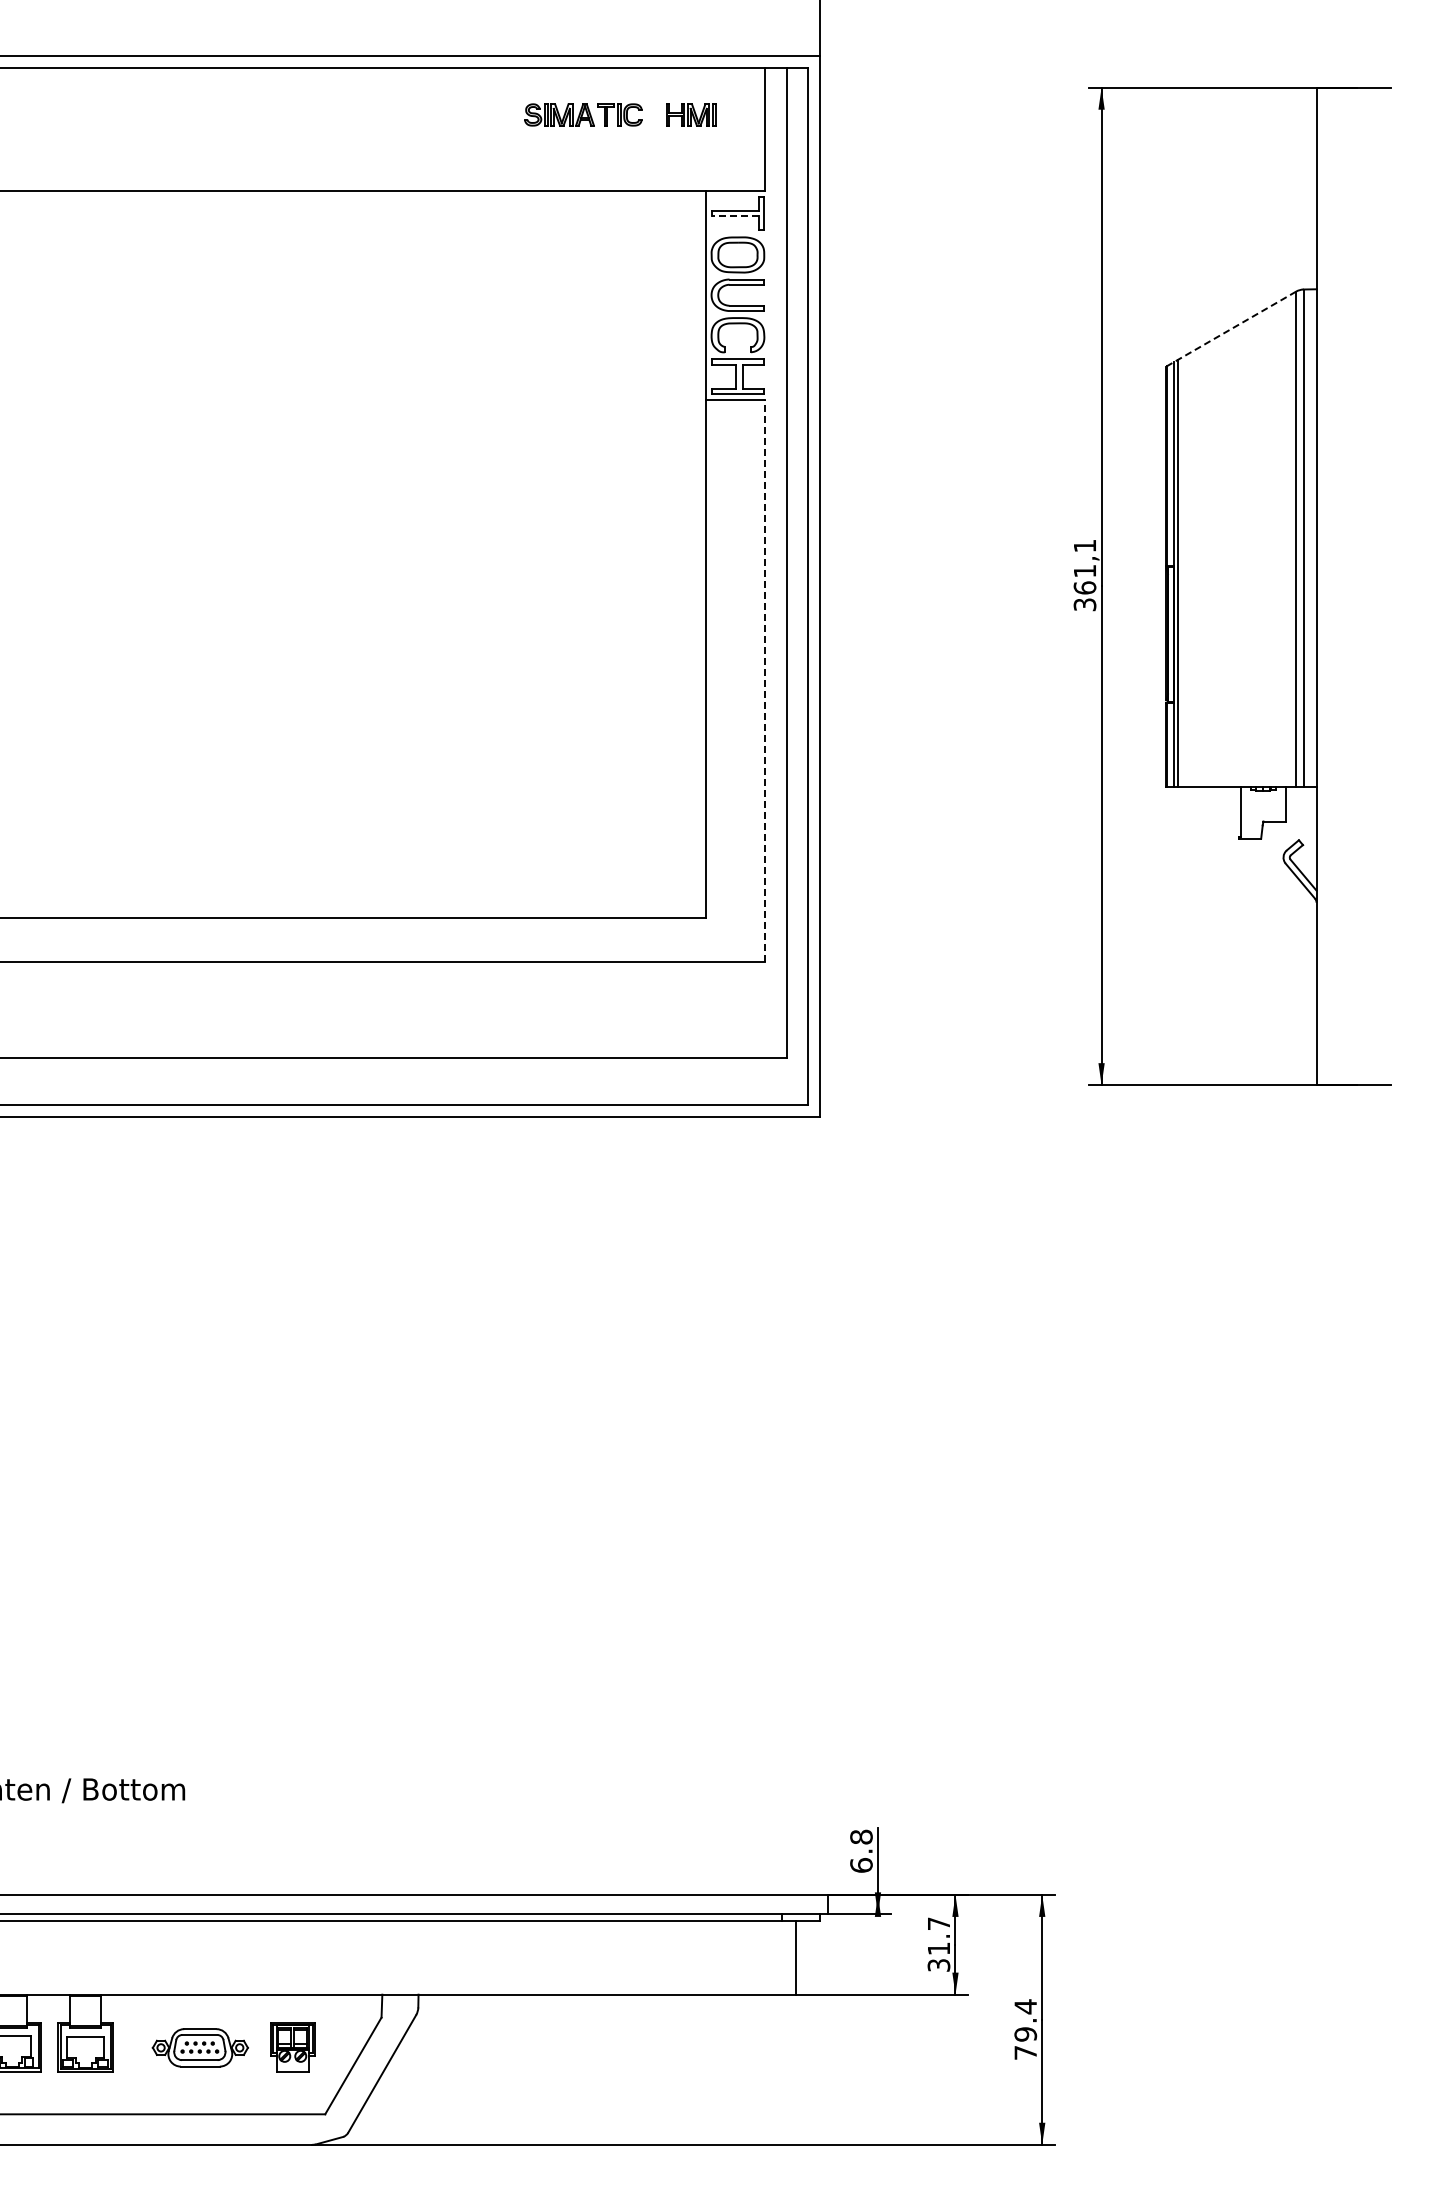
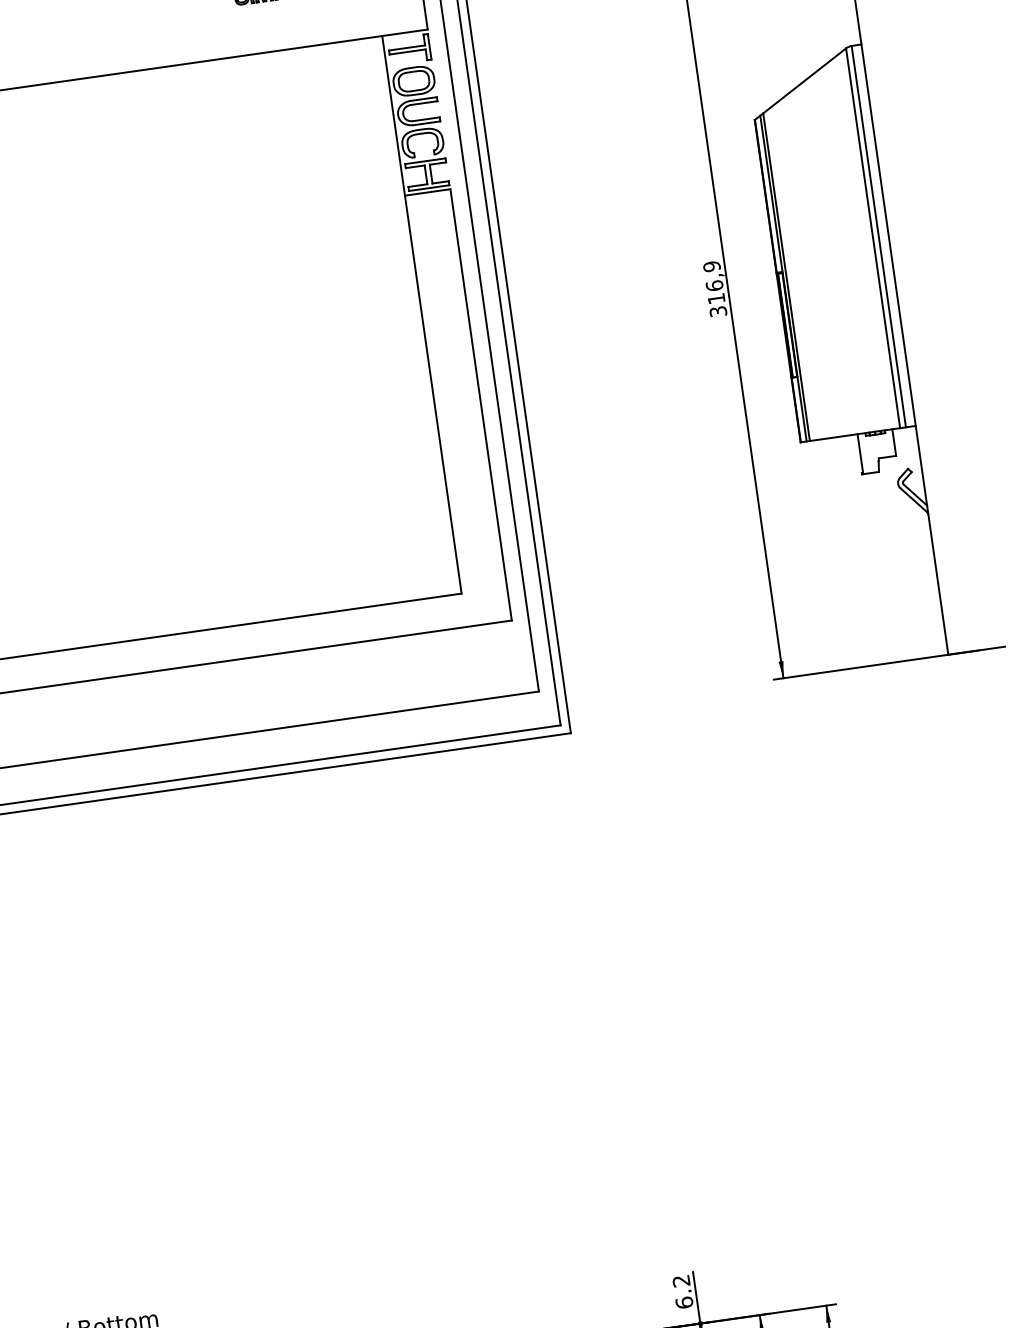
line: (734, 216) -> (407, 52), dashed -> solid
line: (1231, 329) -> (800, 84), dashed -> solid
text: (1084, 566) -> (713, 282), 361,1 -> 316,9
line: (764, 680) -> (480, 404), dashed -> solid
text: (861, 1836) -> (681, 1280), 6.8 -> 6.2

